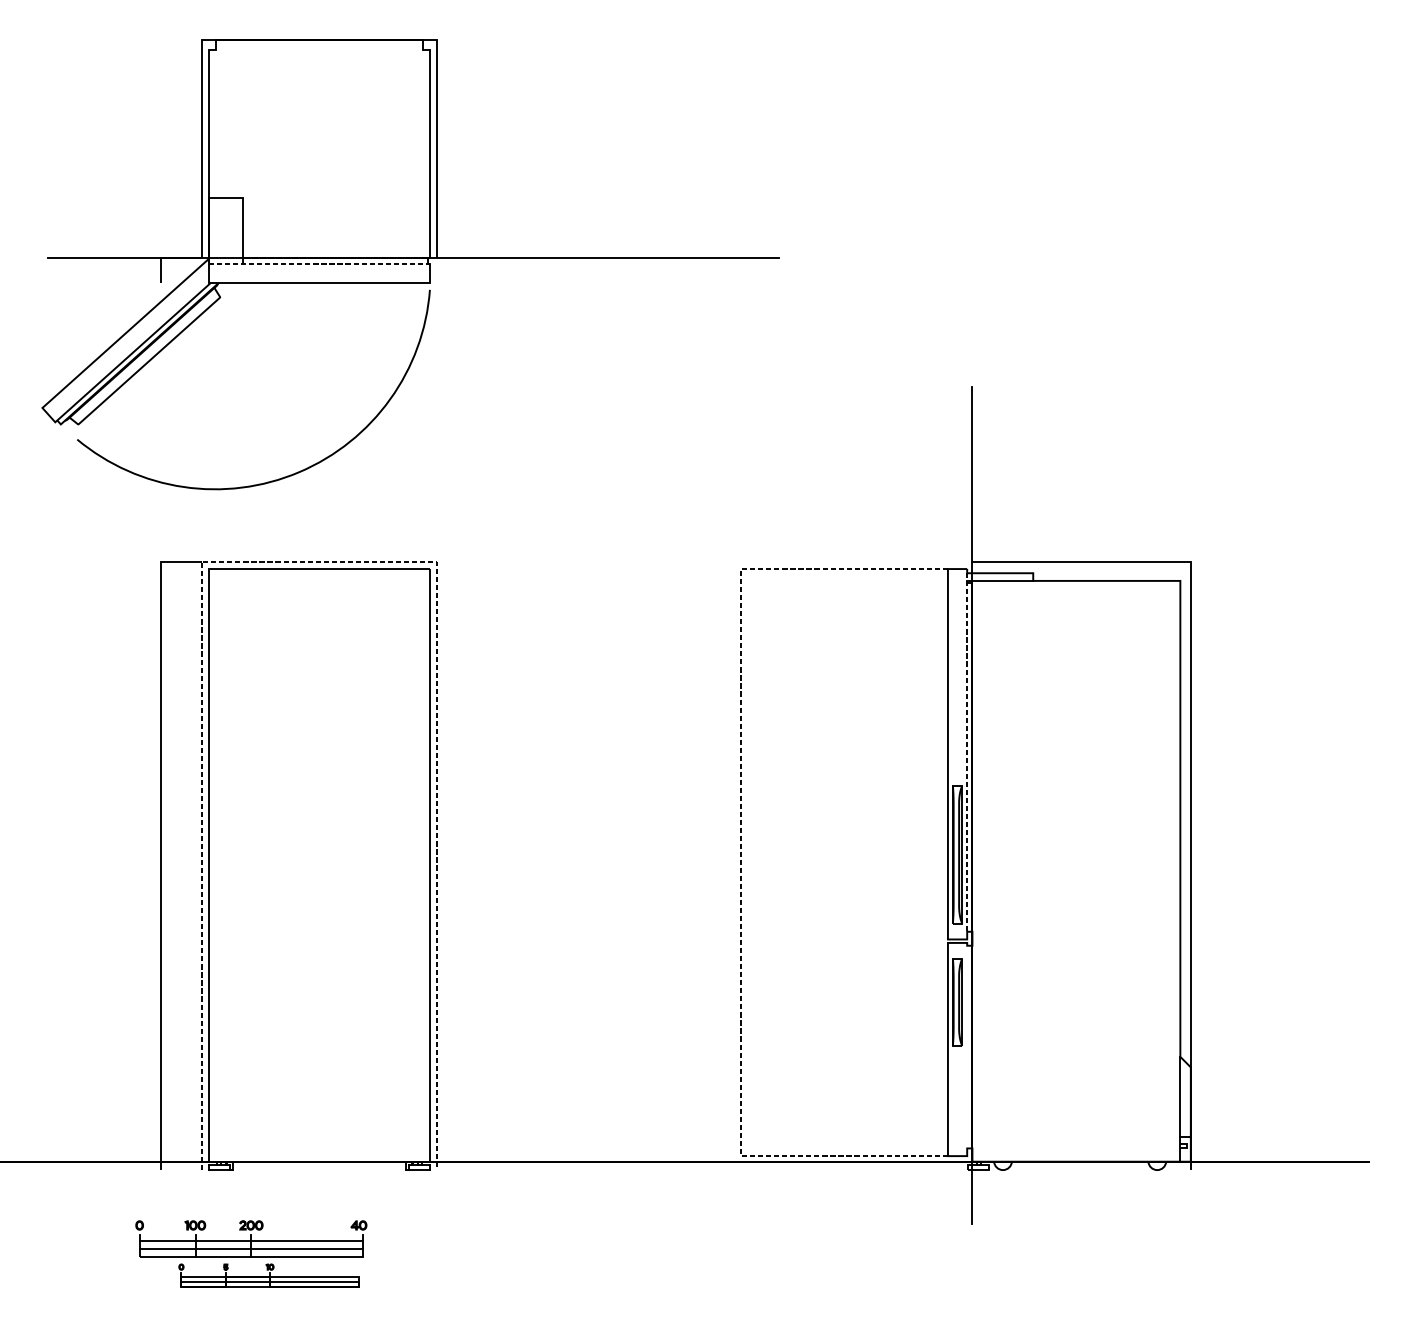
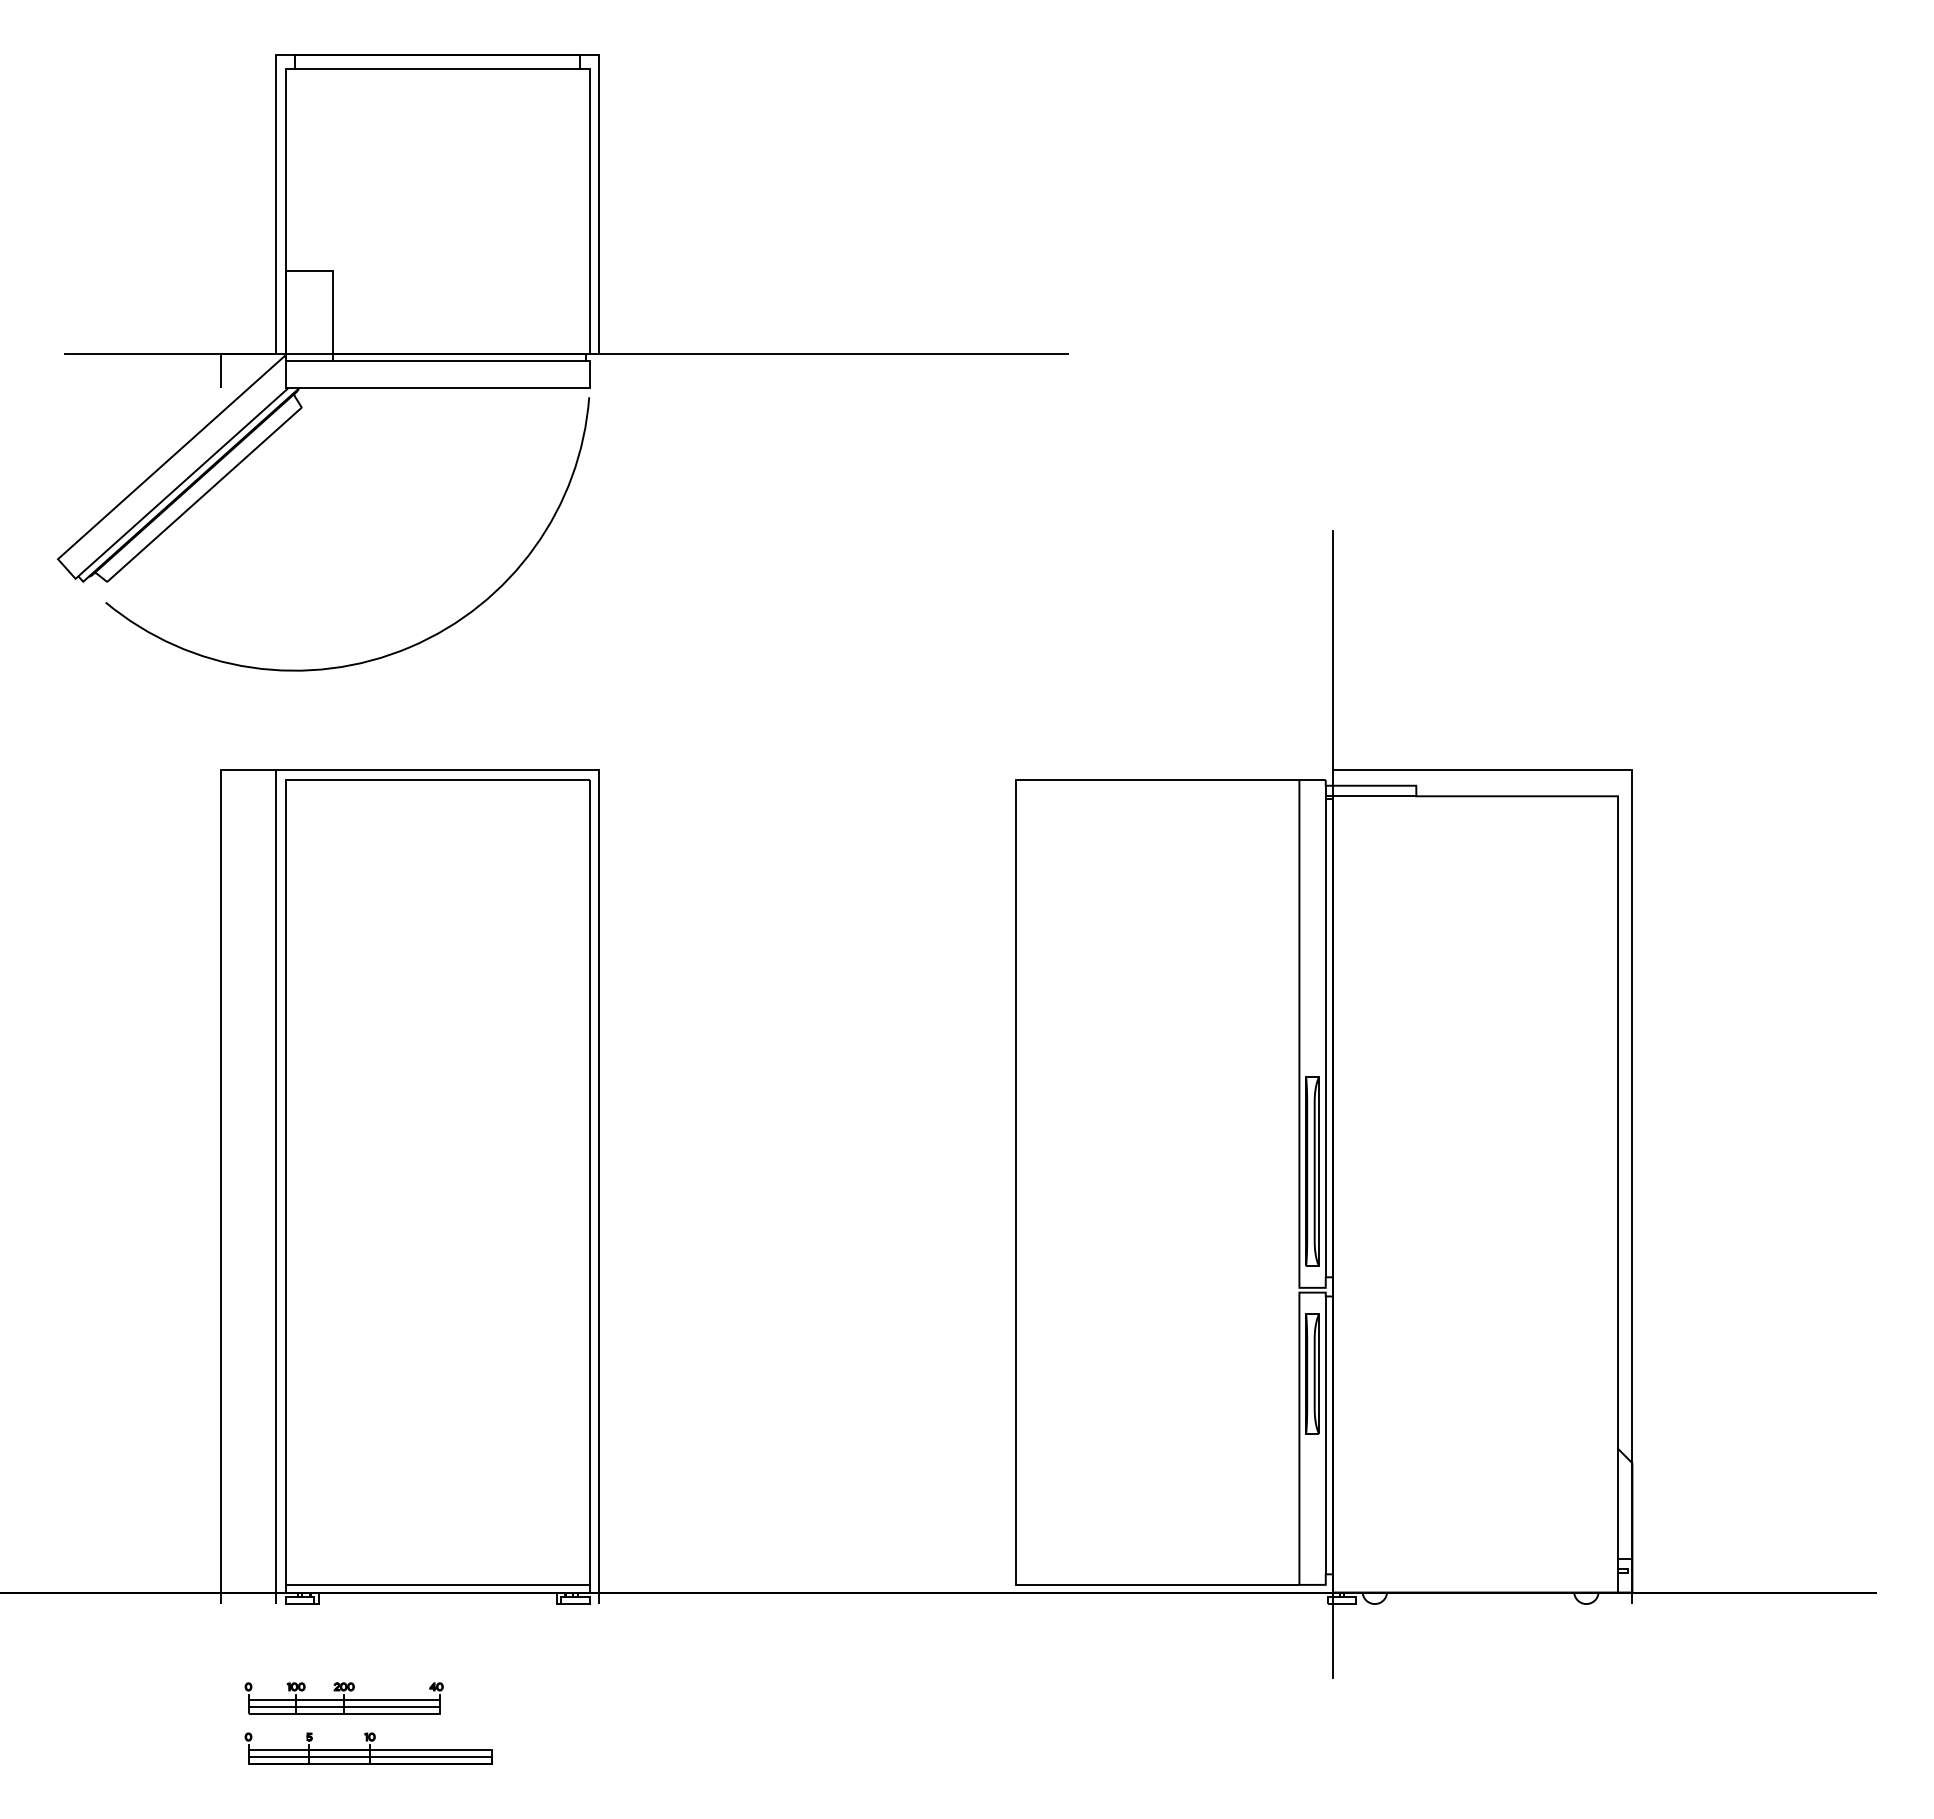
line: (319, 50) -> (437, 68), added
line: (318, 263) -> (436, 361), dashed -> solid
line: (319, 562) -> (437, 770), dashed -> solid
line: (966, 752) -> (1325, 1031), dashed -> solid
line: (741, 862) -> (1016, 1182), dashed -> solid
line: (966, 1047) -> (1325, 1435), added
line: (319, 1155) -> (437, 1584), added
part: (250, 1238) -> (343, 1698), size x0.62

